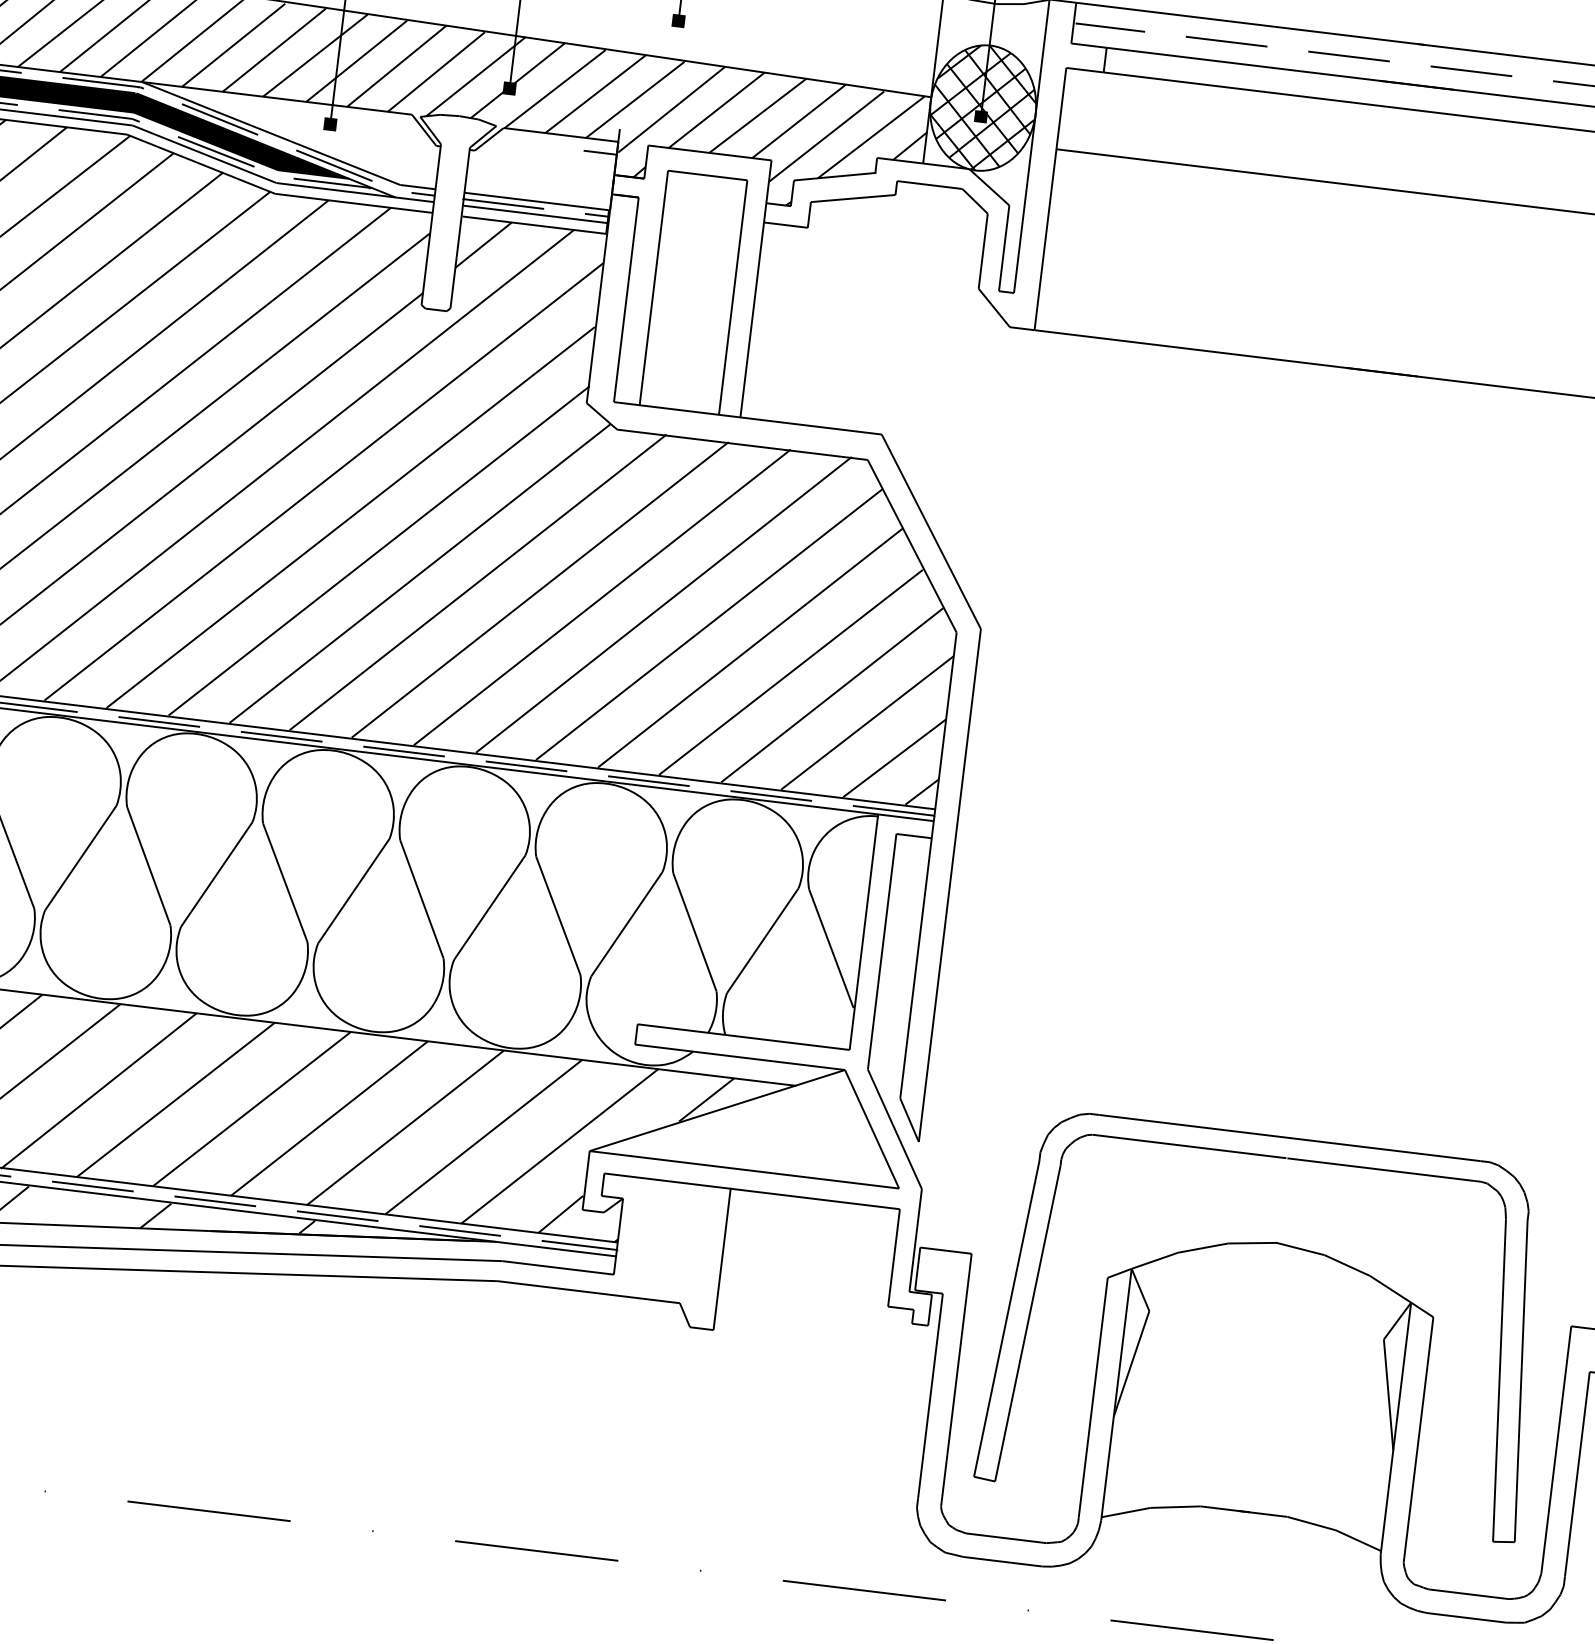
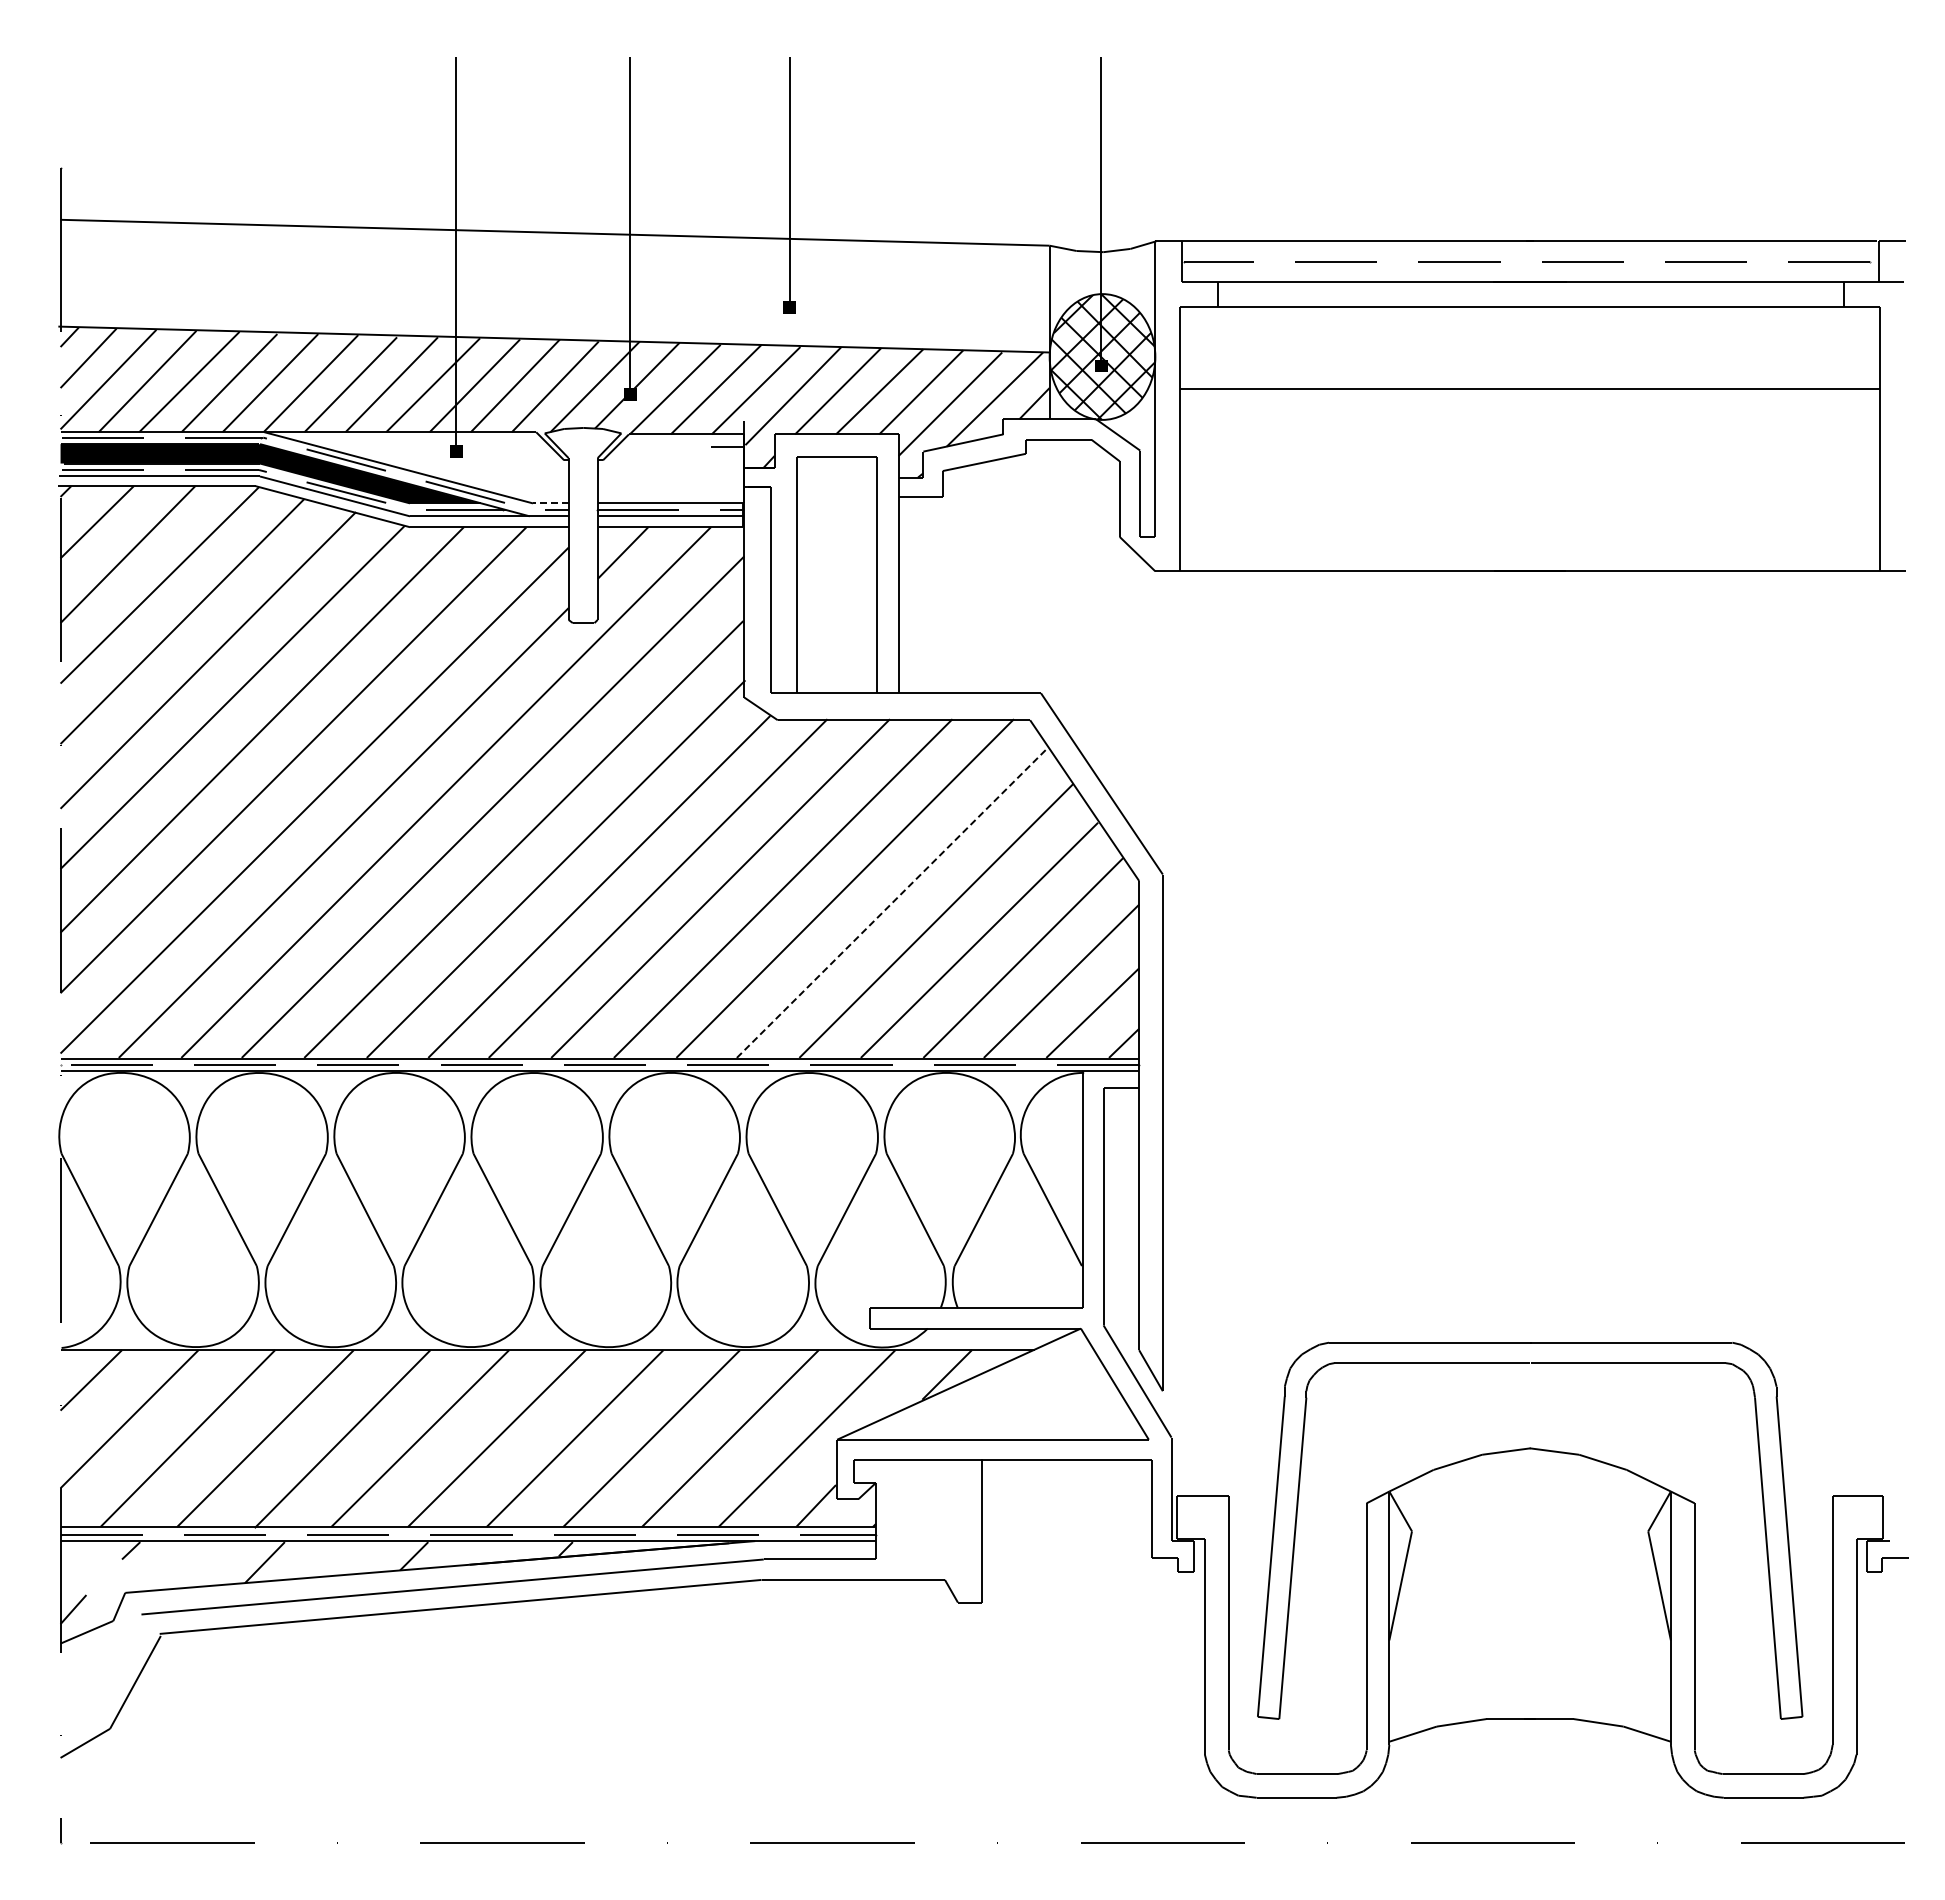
line: (417, 187) -> (550, 503), solid -> dashed
line: (710, 624) -> (893, 902), solid -> dashed

